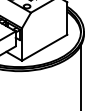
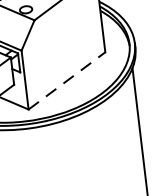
line: (45, 47) -> (68, 80), solid -> dashed

